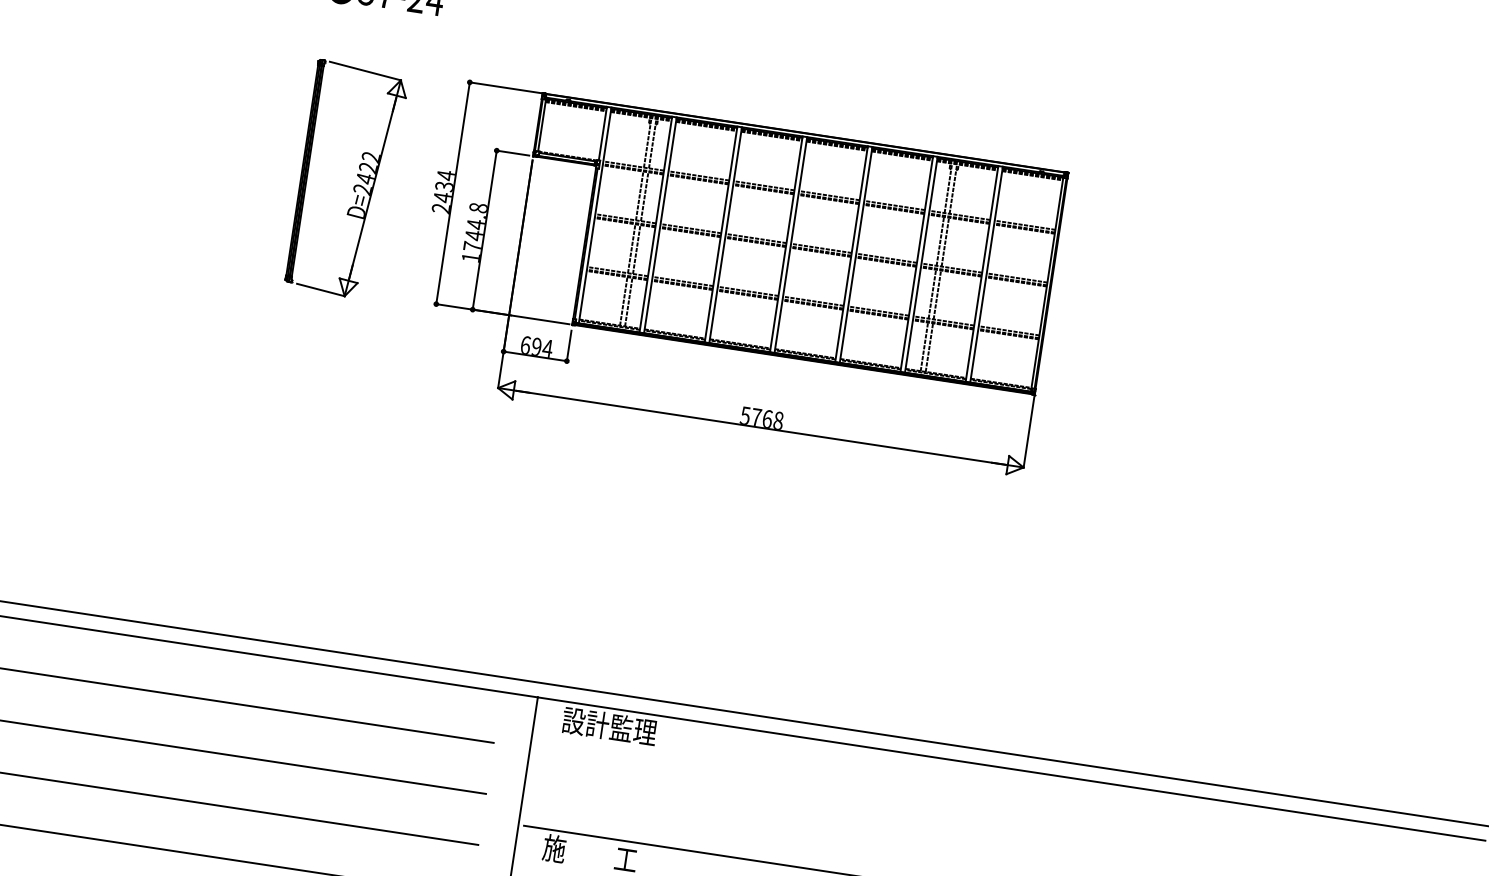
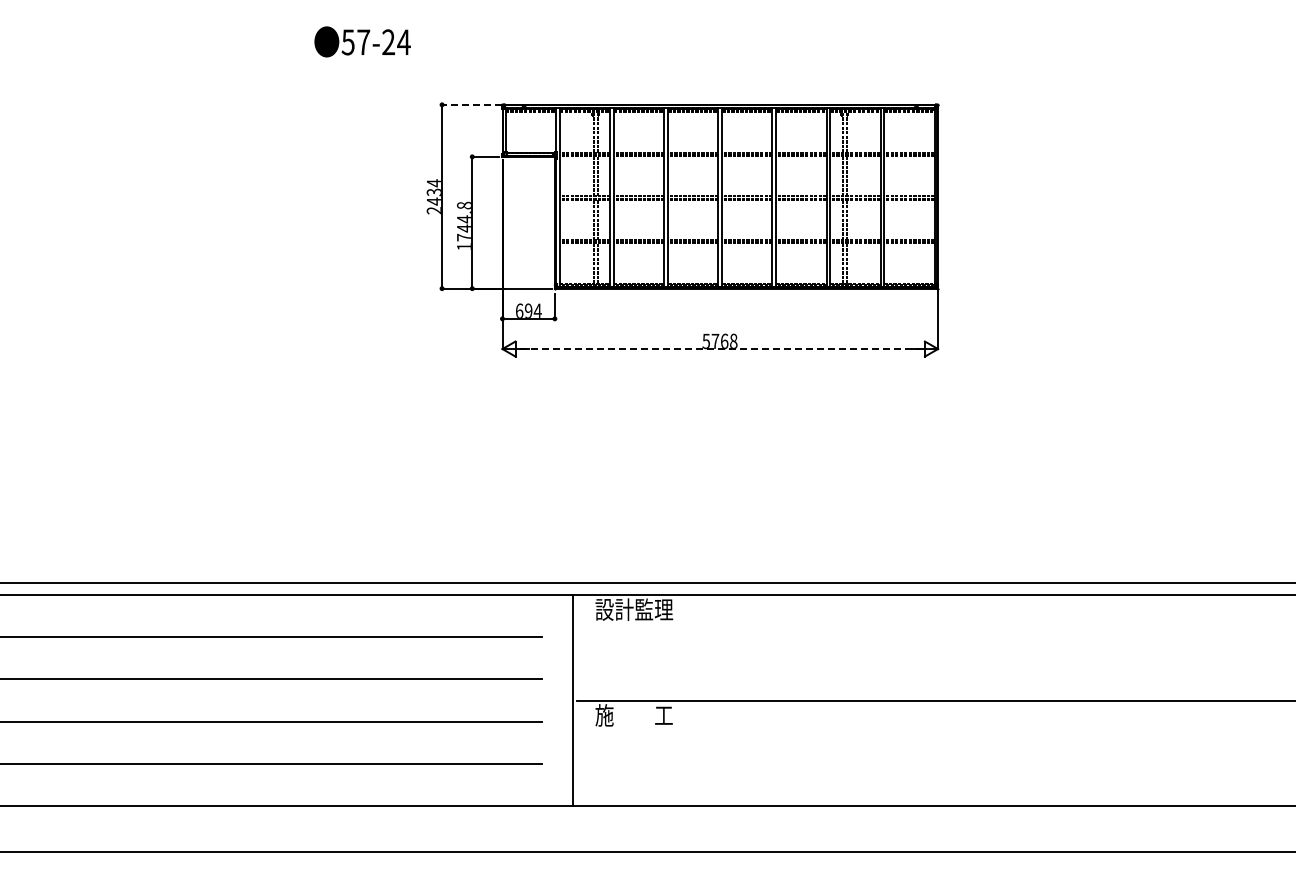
line: (505, 87) -> (471, 104), solid -> dashed
part: (354, 185) -> (361, 202), removed
line: (761, 428) -> (720, 349), solid -> dashed

